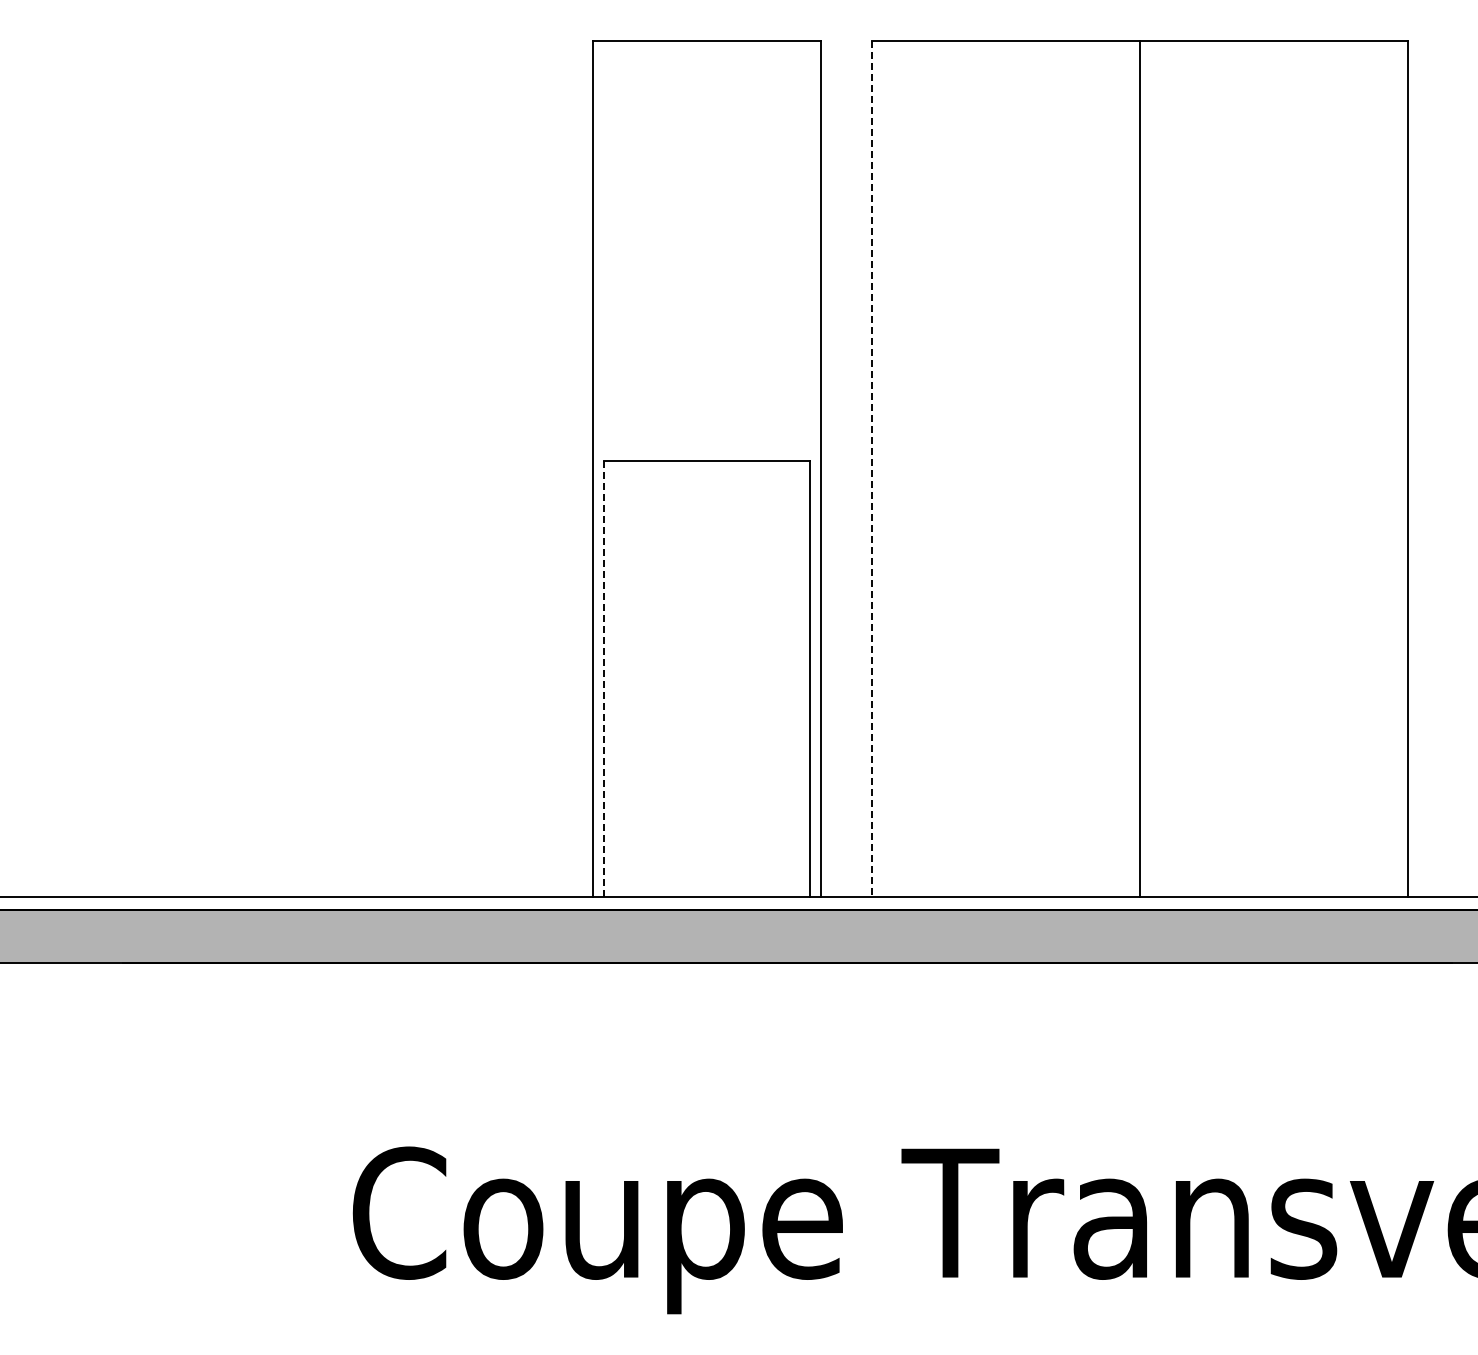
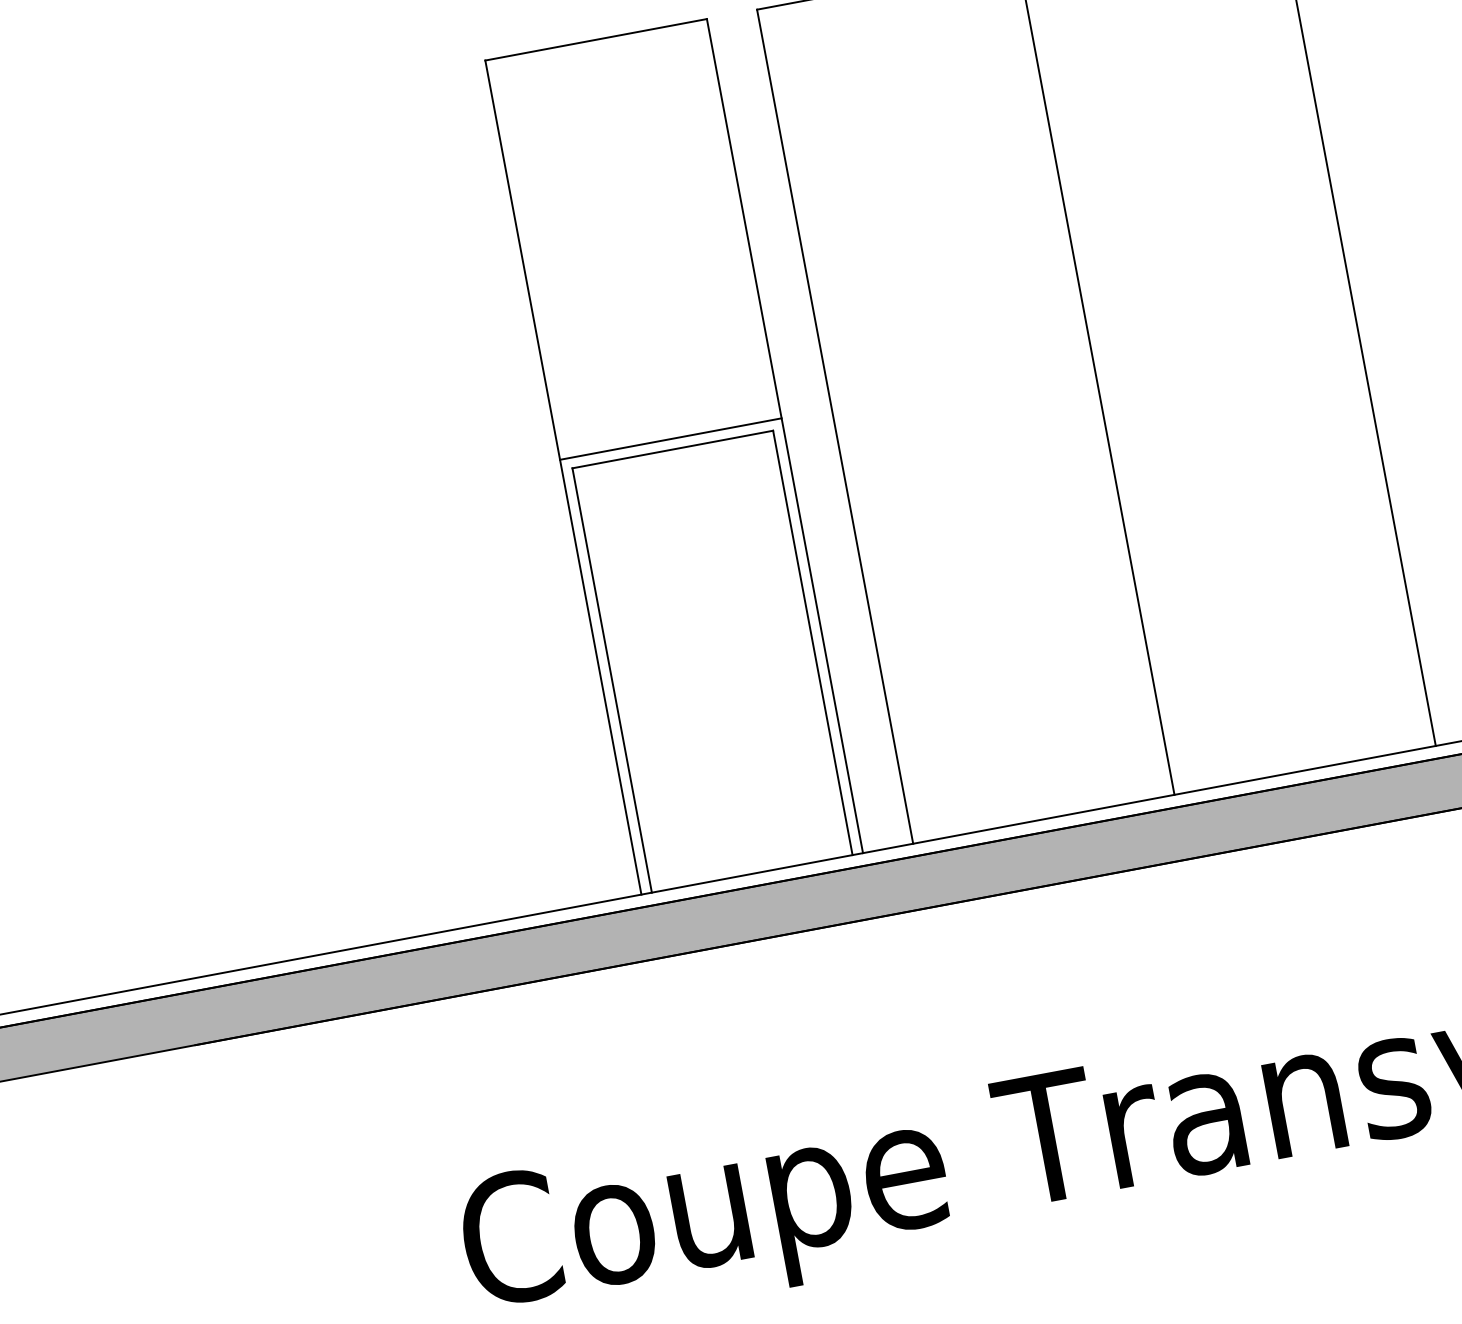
line: (706, 450) -> (670, 439), added
line: (872, 469) -> (835, 427), dashed -> solid
line: (603, 679) -> (611, 681), dashed -> solid

